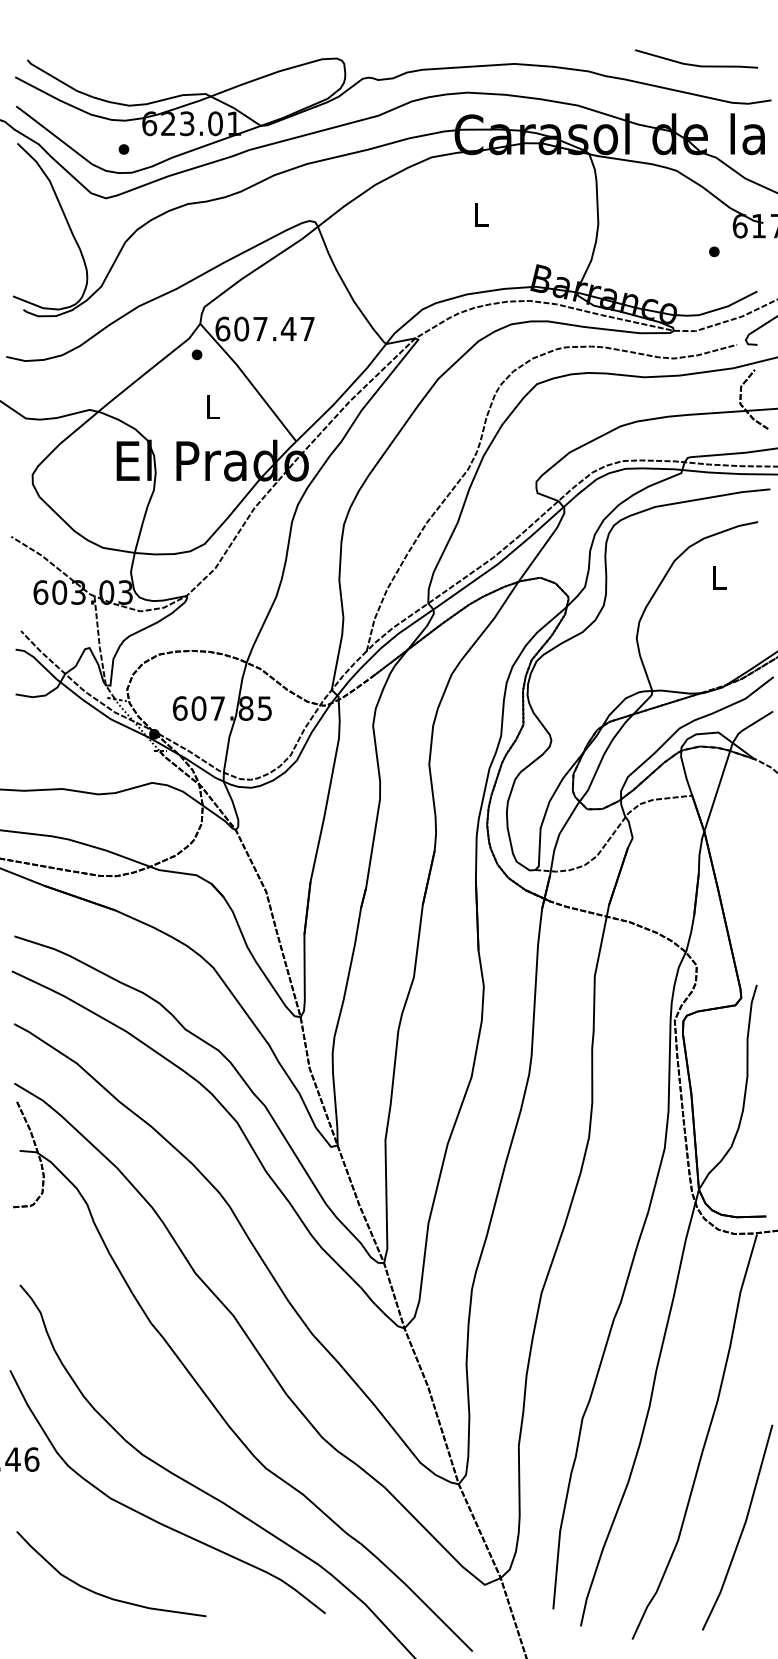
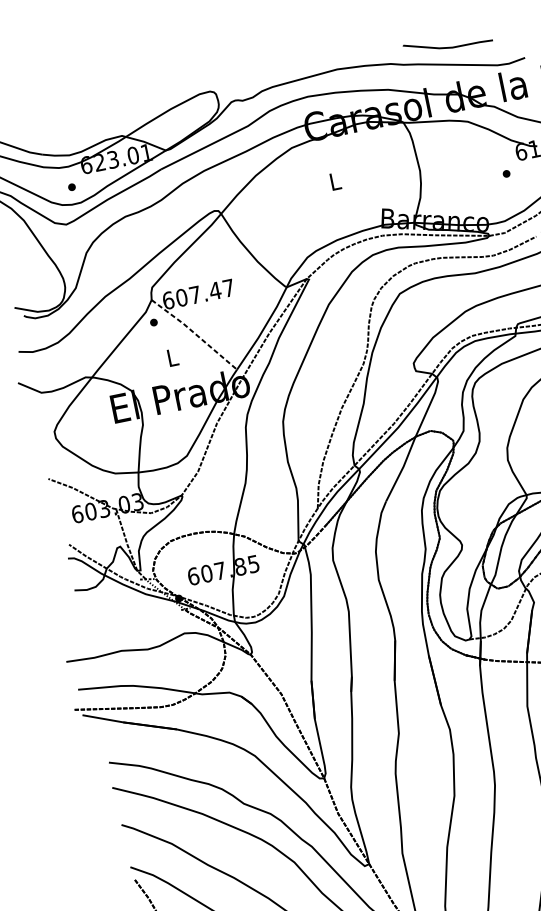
curve: (695, 64) -> (448, 47), moved
line: (249, 380) -> (194, 333), solid -> dashed

